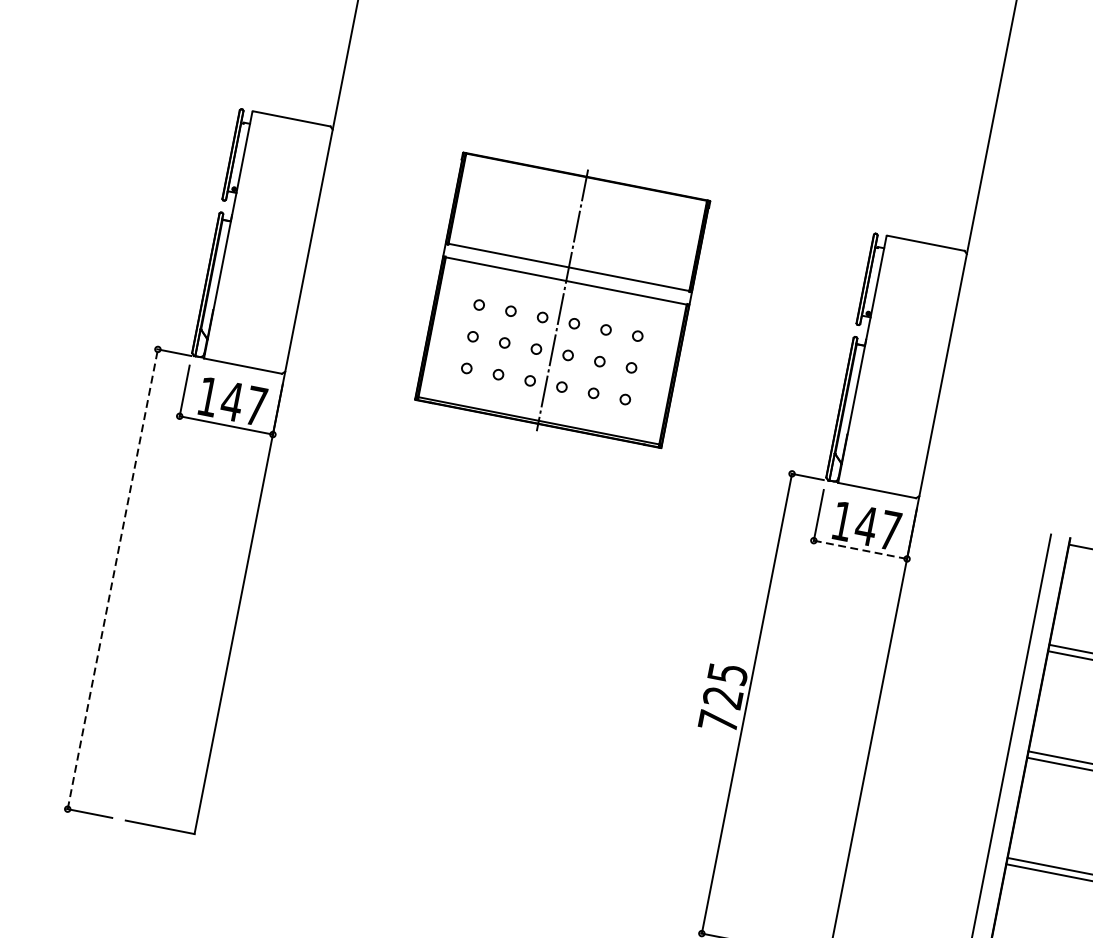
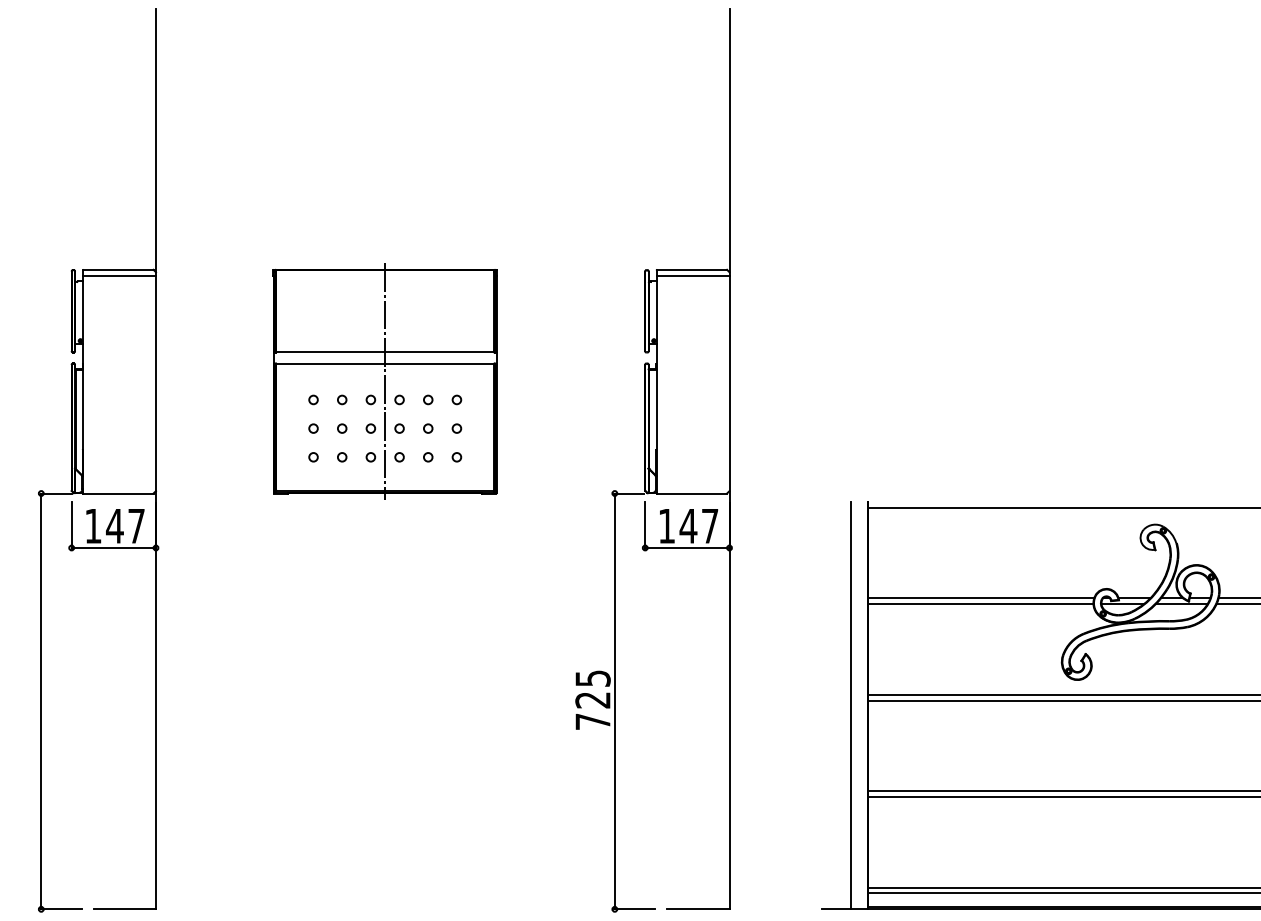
line: (290, 126) -> (118, 276), added
line: (924, 250) -> (692, 276), added
line: (860, 549) -> (687, 547), dashed -> solid
line: (113, 579) -> (41, 701), dashed -> solid

